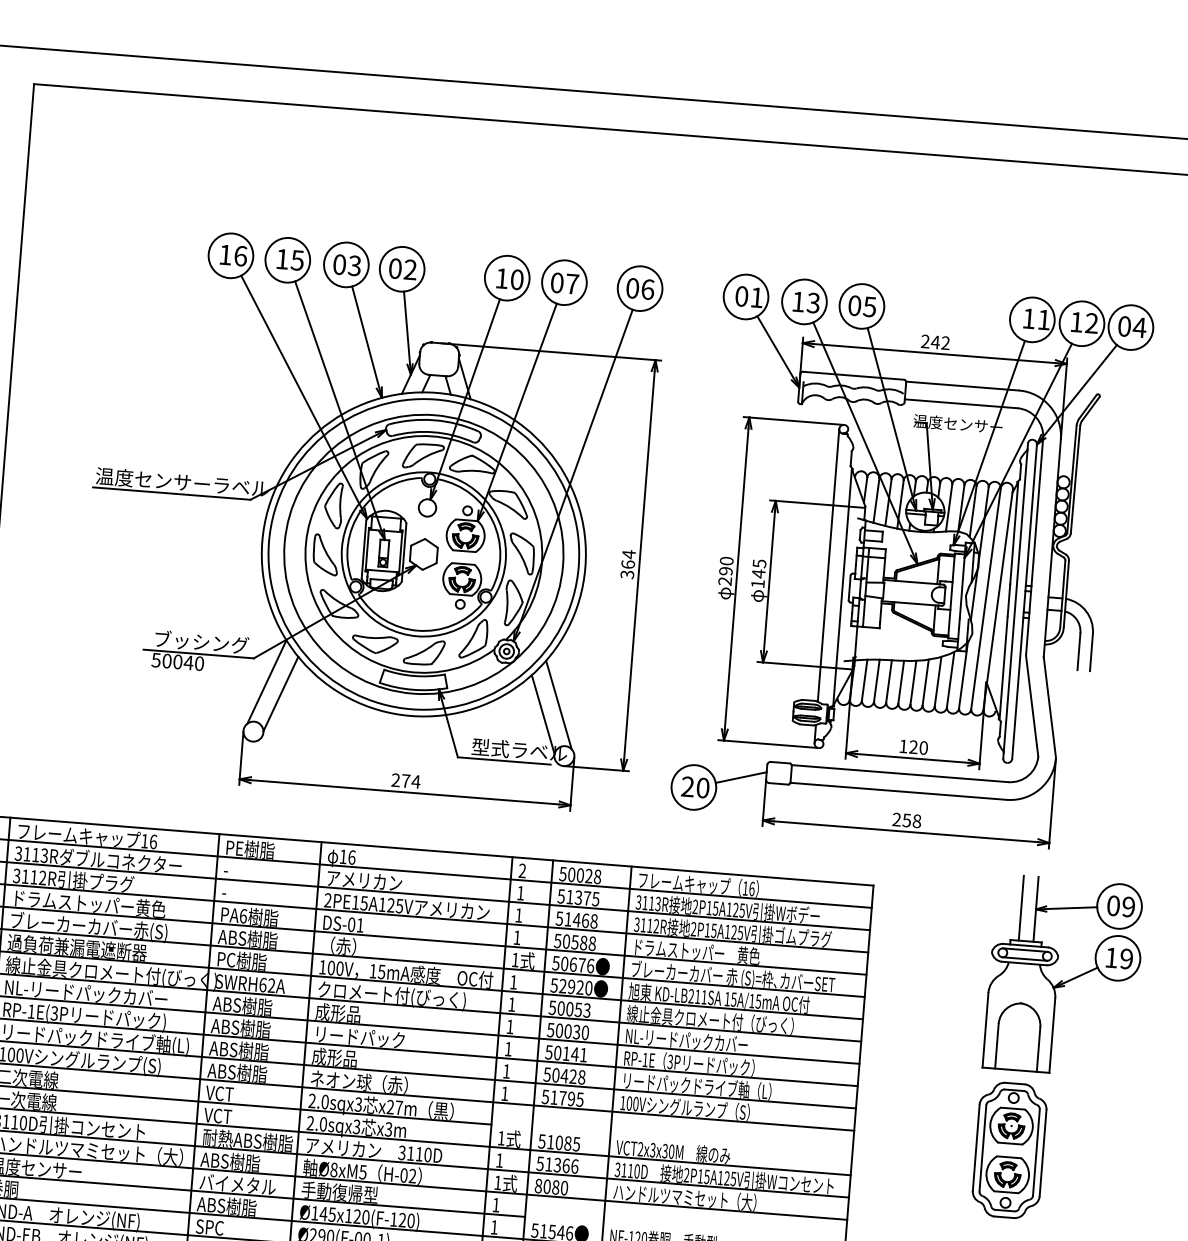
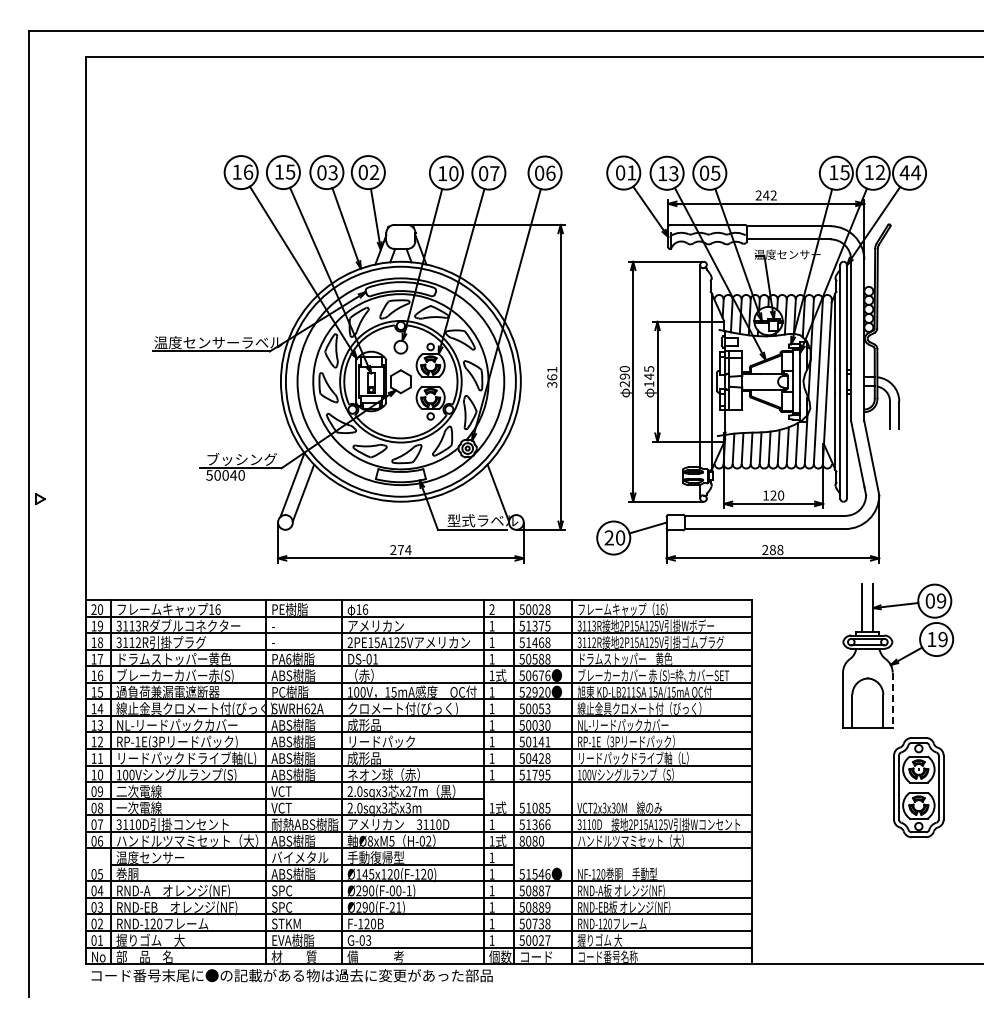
text: (1043, 319) -> (844, 172), 11 -> 15
text: (1124, 326) -> (904, 172), 04 -> 44
text: (629, 553) -> (552, 369), 364 -> 361
line: (559, 704) -> (509, 484), removed
text: (906, 819) -> (772, 549), 258 -> 288
line: (1052, 1035) -> (892, 700), solid -> dashed
part: (1009, 1150) -> (918, 787), moved

